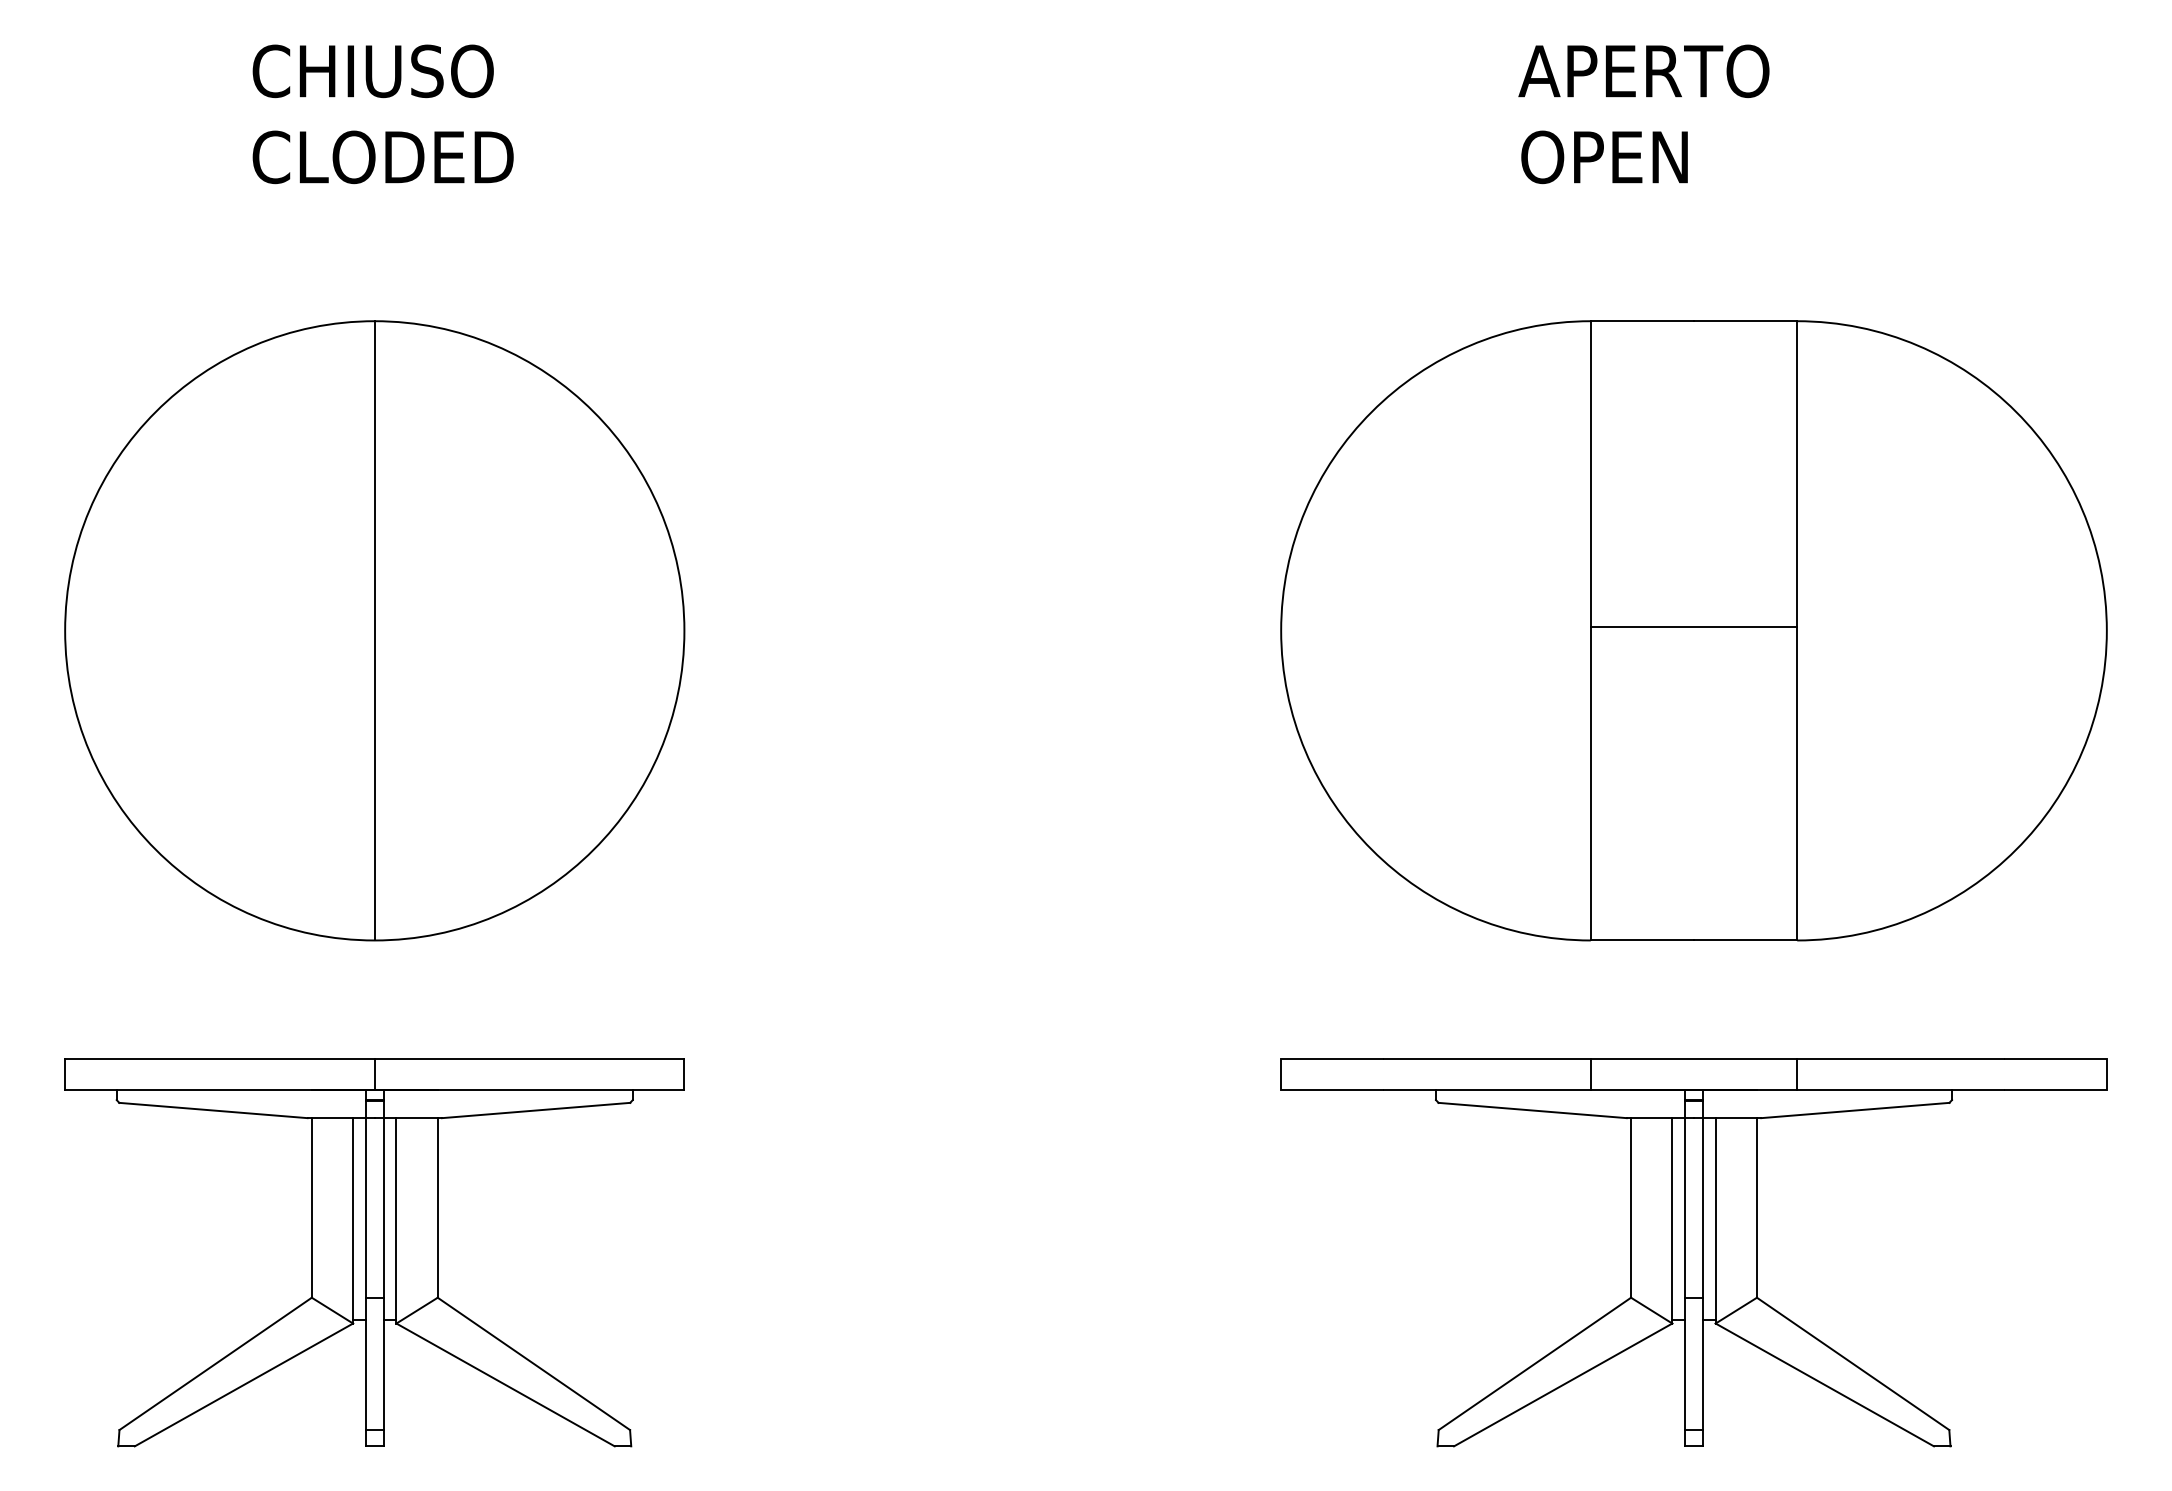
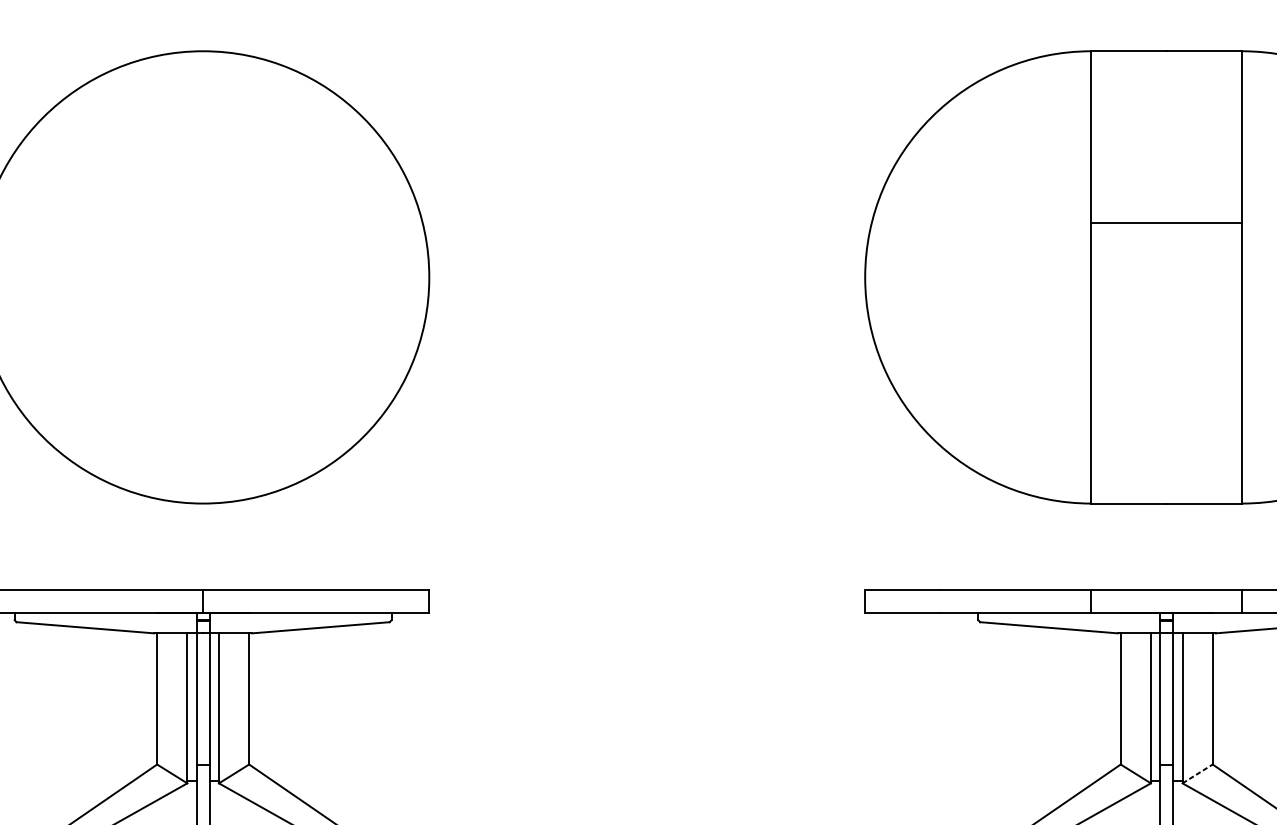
line: (1693, 627) -> (1166, 223), moved
line: (374, 630) -> (202, 277), removed
line: (1736, 1310) -> (1197, 773), solid -> dashed

